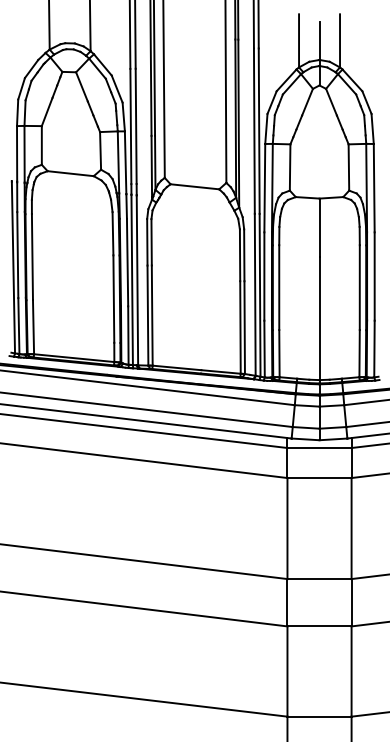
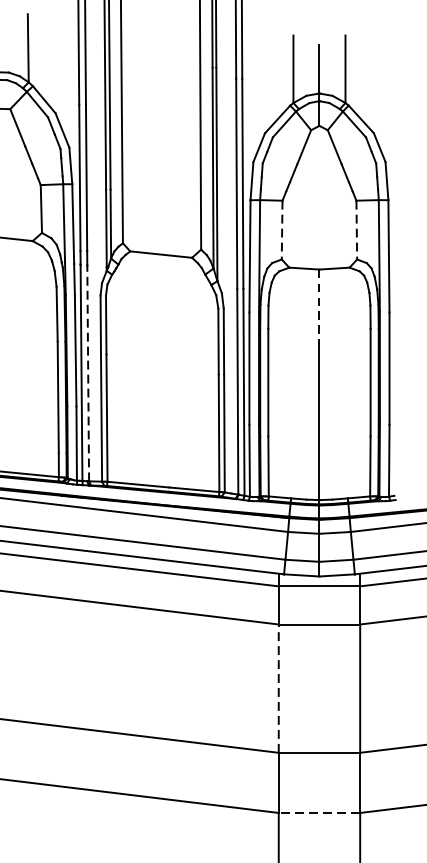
line: (290, 168) -> (282, 231), solid -> dashed
line: (348, 168) -> (356, 231), solid -> dashed
line: (319, 228) -> (319, 307), solid -> dashed
line: (137, 280) -> (88, 373), solid -> dashed
line: (287, 528) -> (278, 688), solid -> dashed
line: (319, 626) -> (319, 813), solid -> dashed

